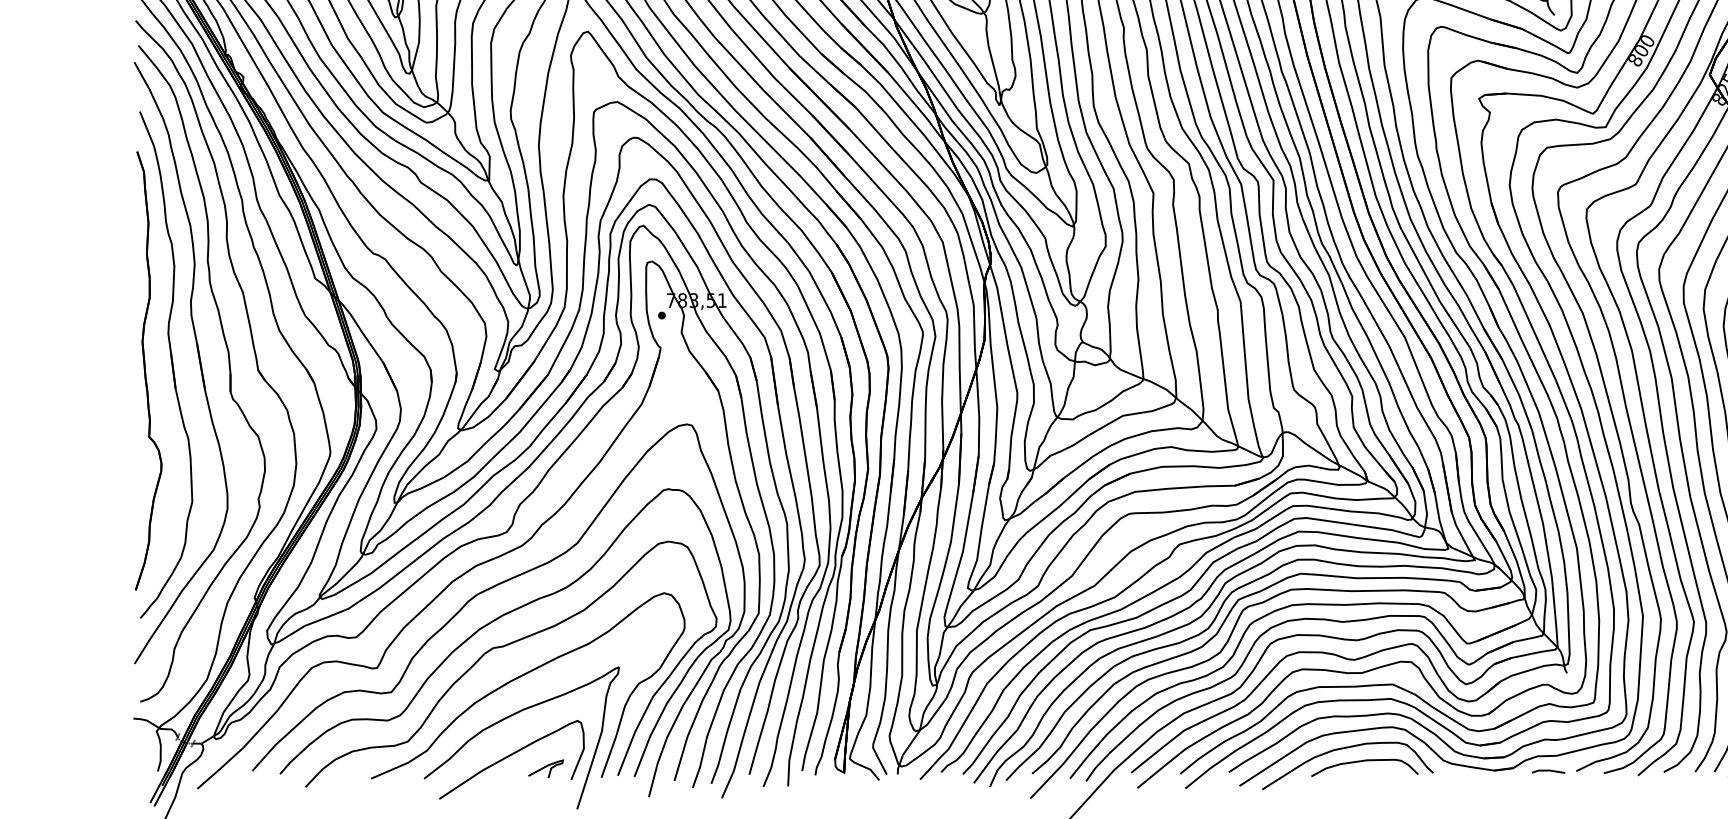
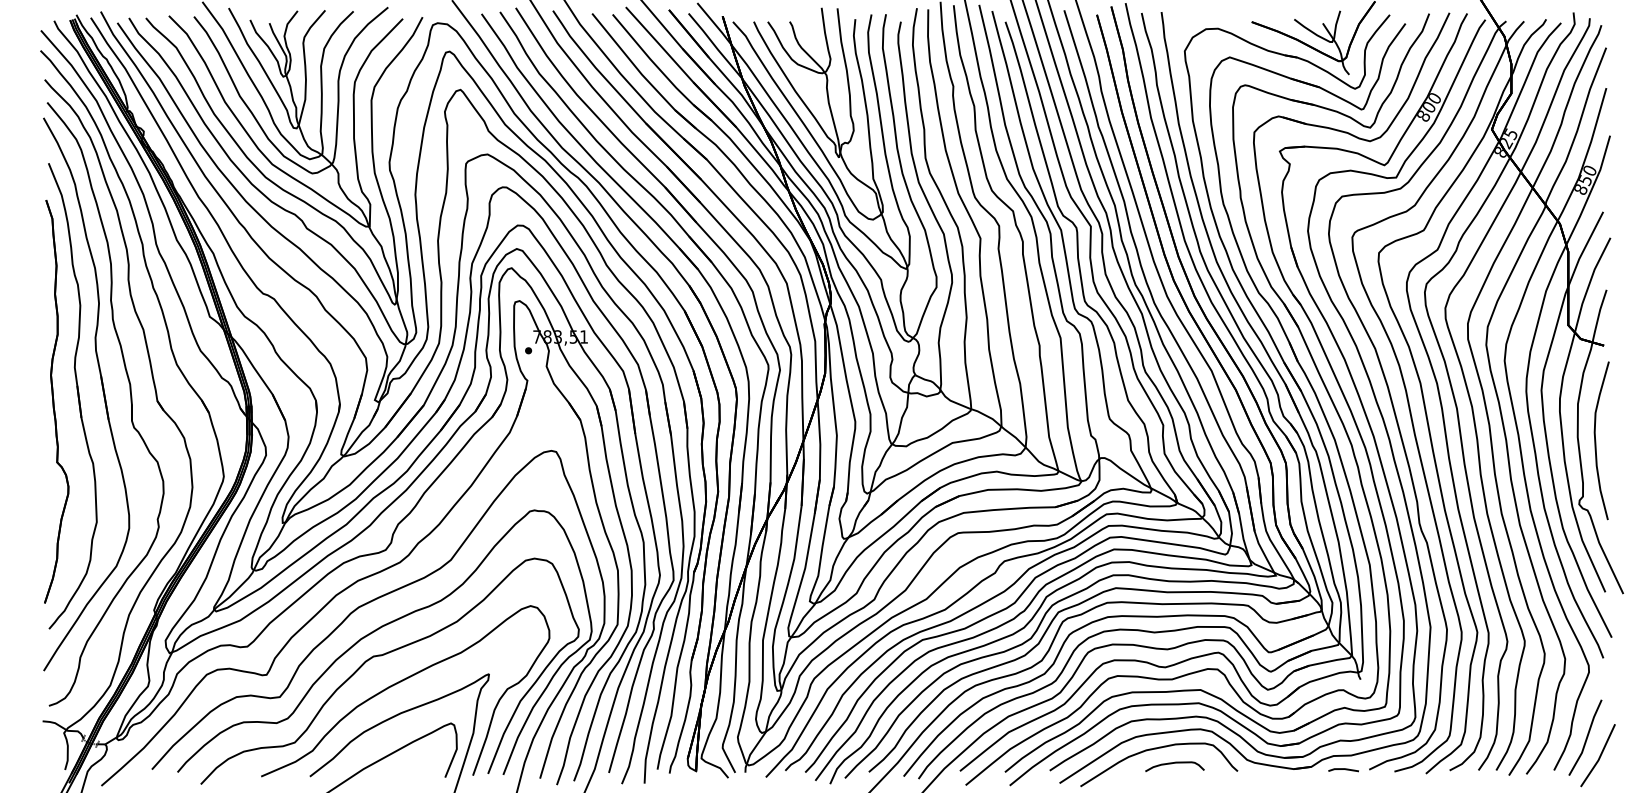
part: (1364, 767) -> (1174, 766), size x0.6
part: (545, 768) -> (421, 767), removed

